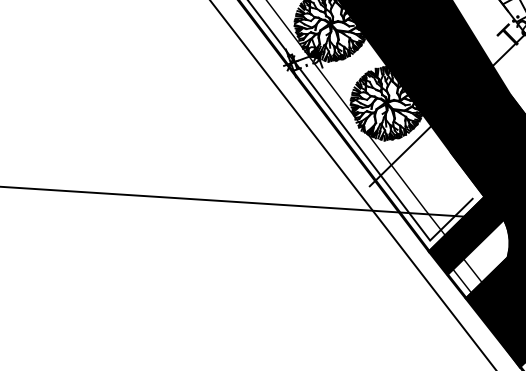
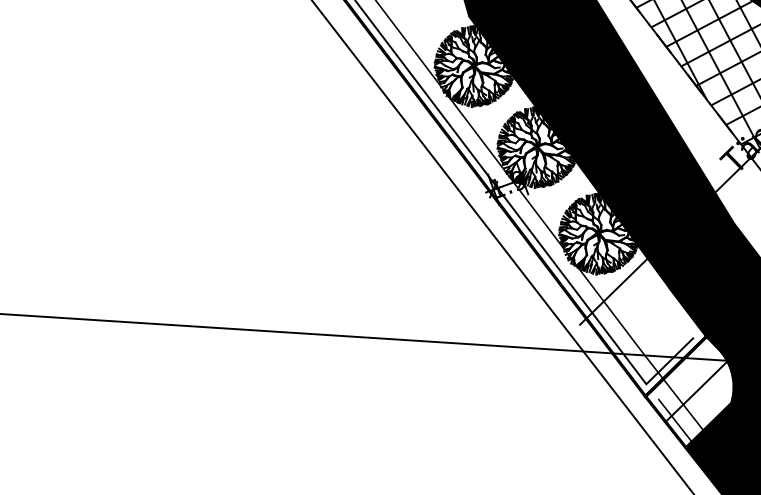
fill: (466, 236) -> (686, 379), removed

